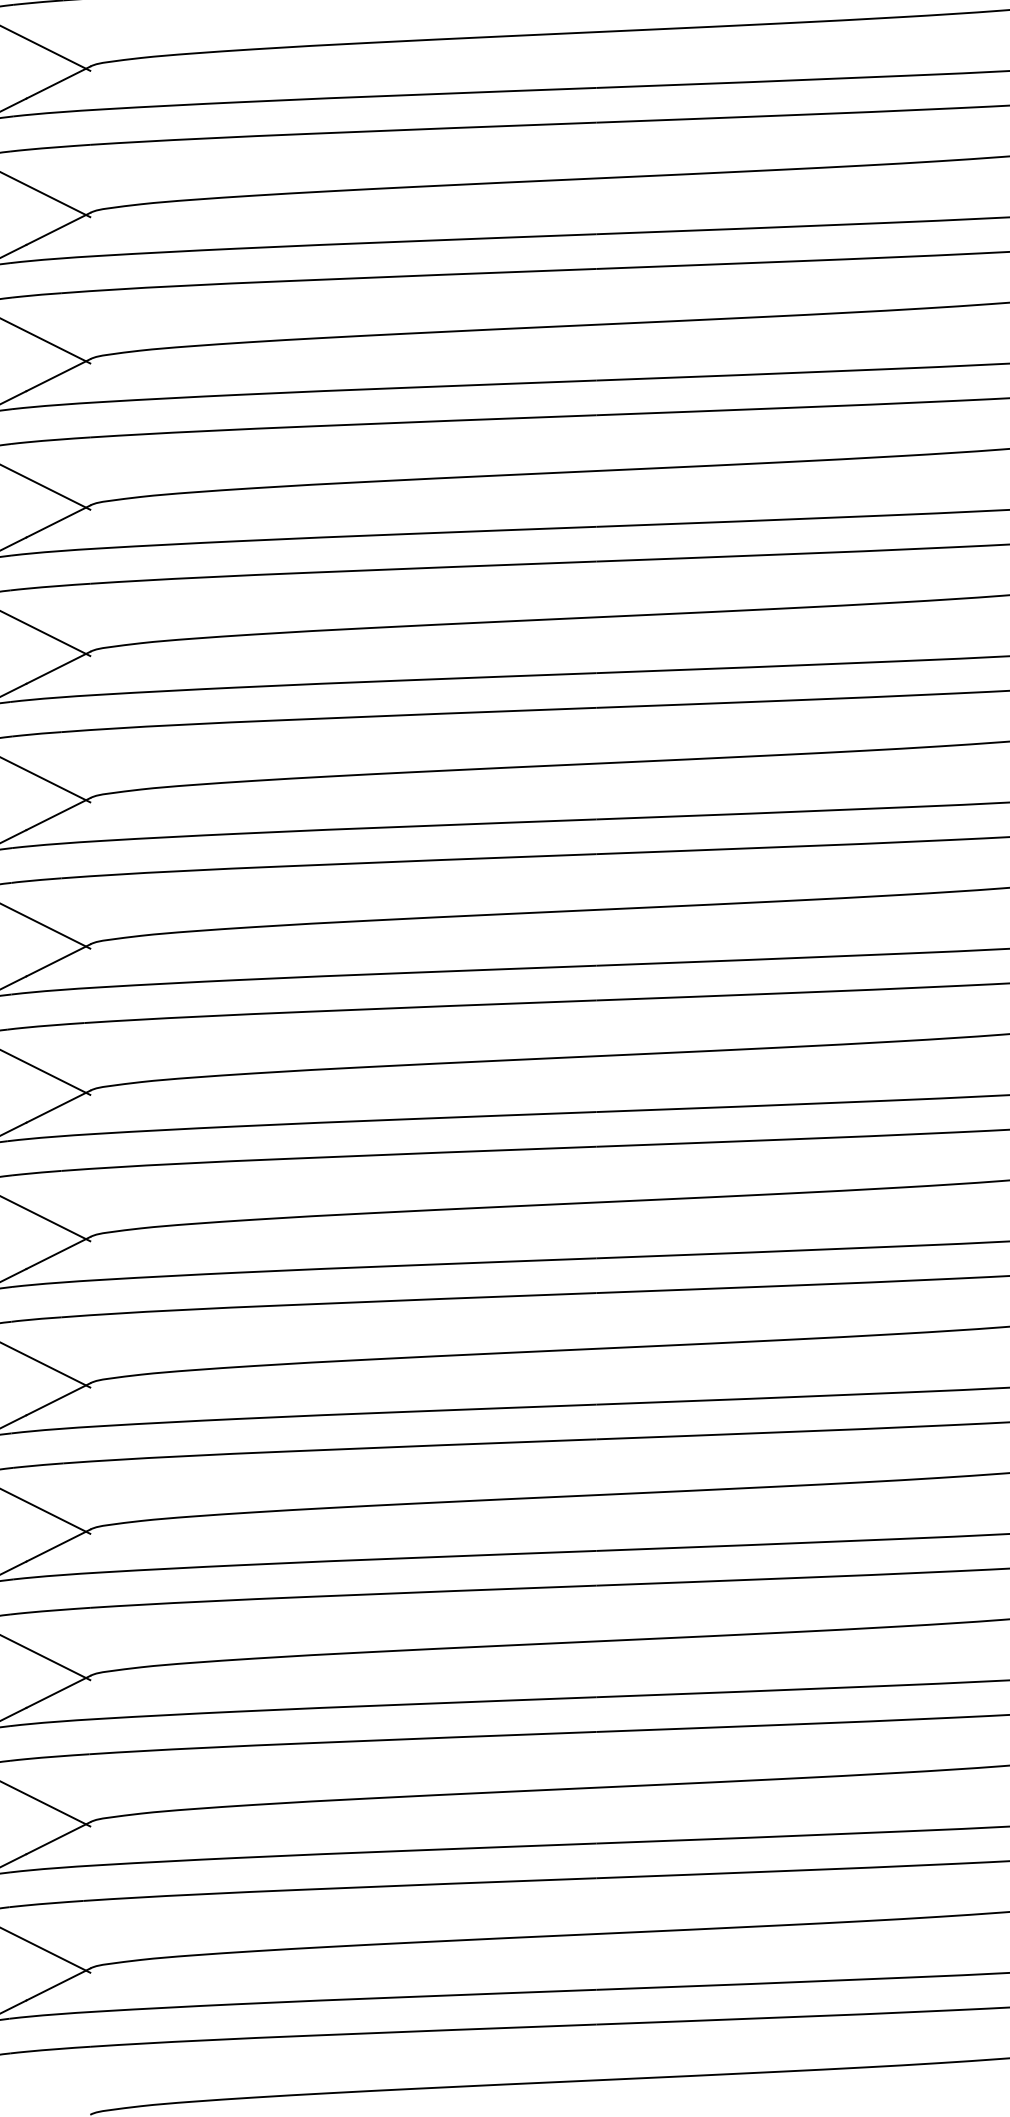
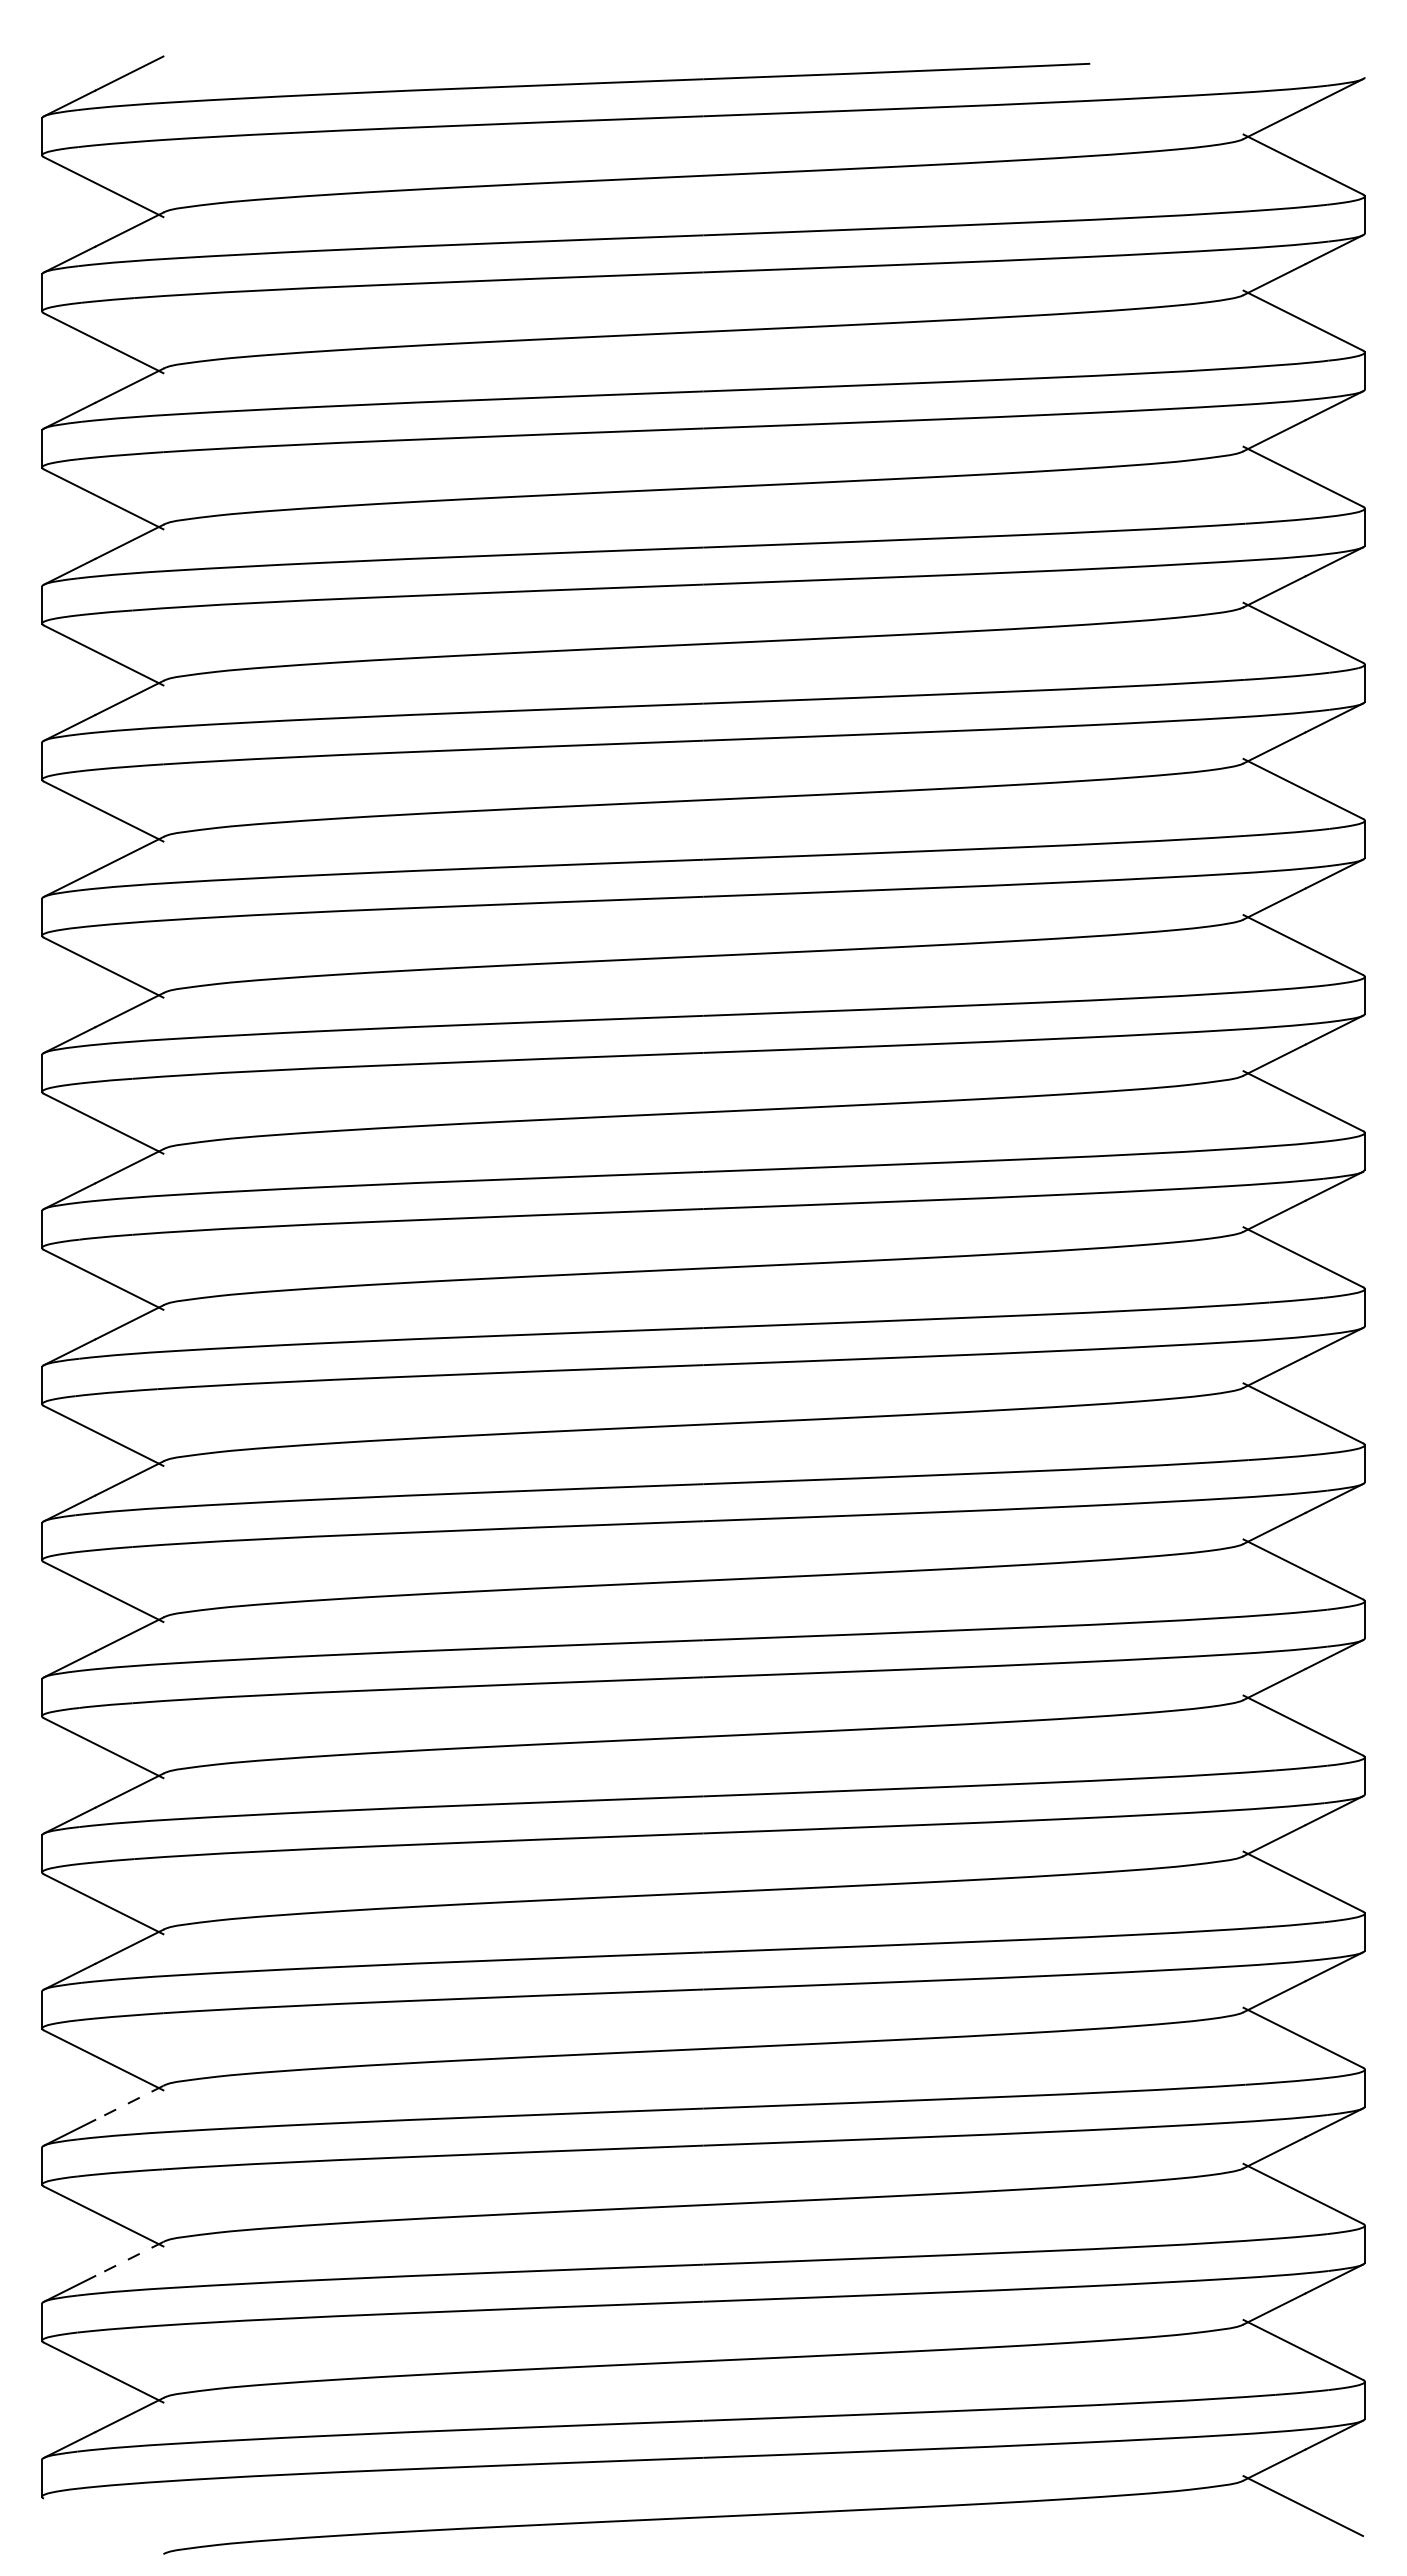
line: (57, 1692) -> (128, 2103), solid -> dashed
line: (57, 1838) -> (128, 2259), solid -> dashed

